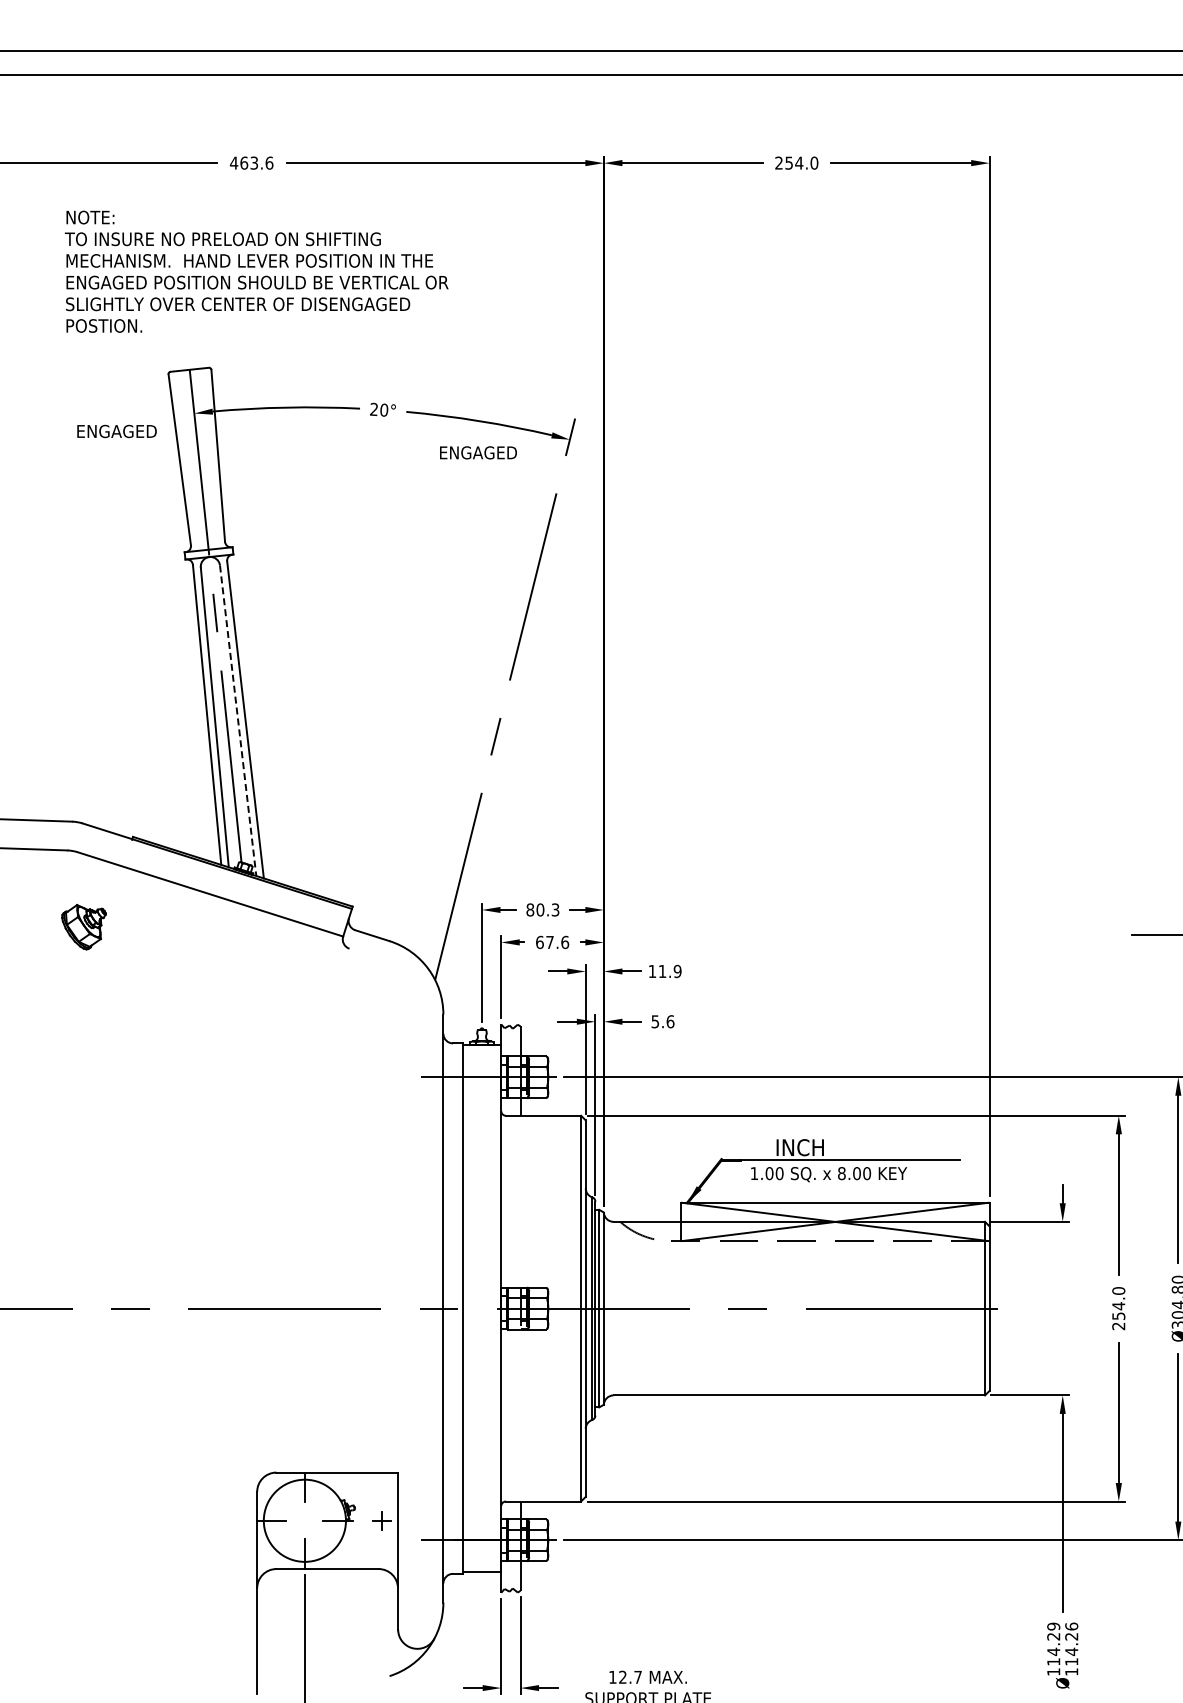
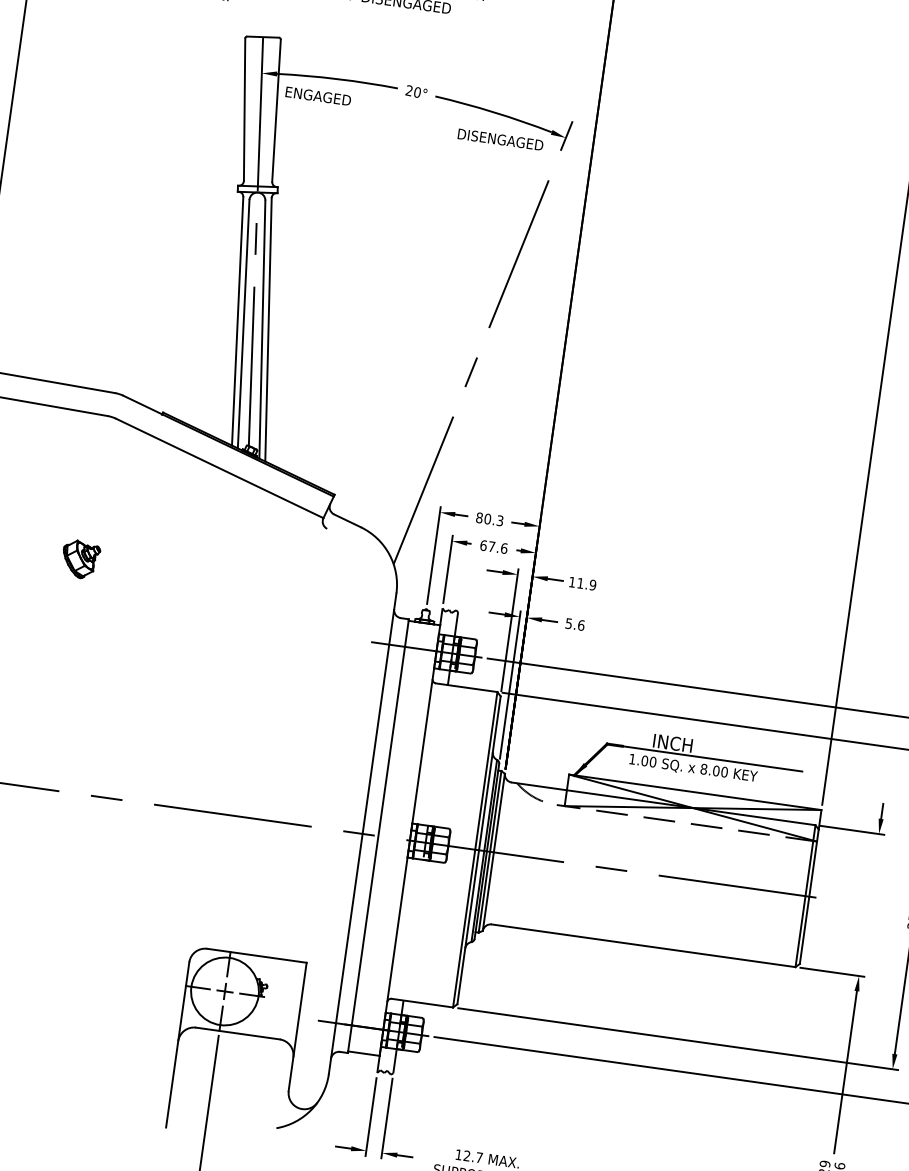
text: (116, 431) -> (317, 96), moved
text: (492, 452) -> (501, 139), ENGAGED -> DISENGAGED
line: (238, 721) -> (262, 330), dashed -> solid
part: (83, 927) -> (80, 559), moved
part: (381, 1520) -> (224, 991), moved

